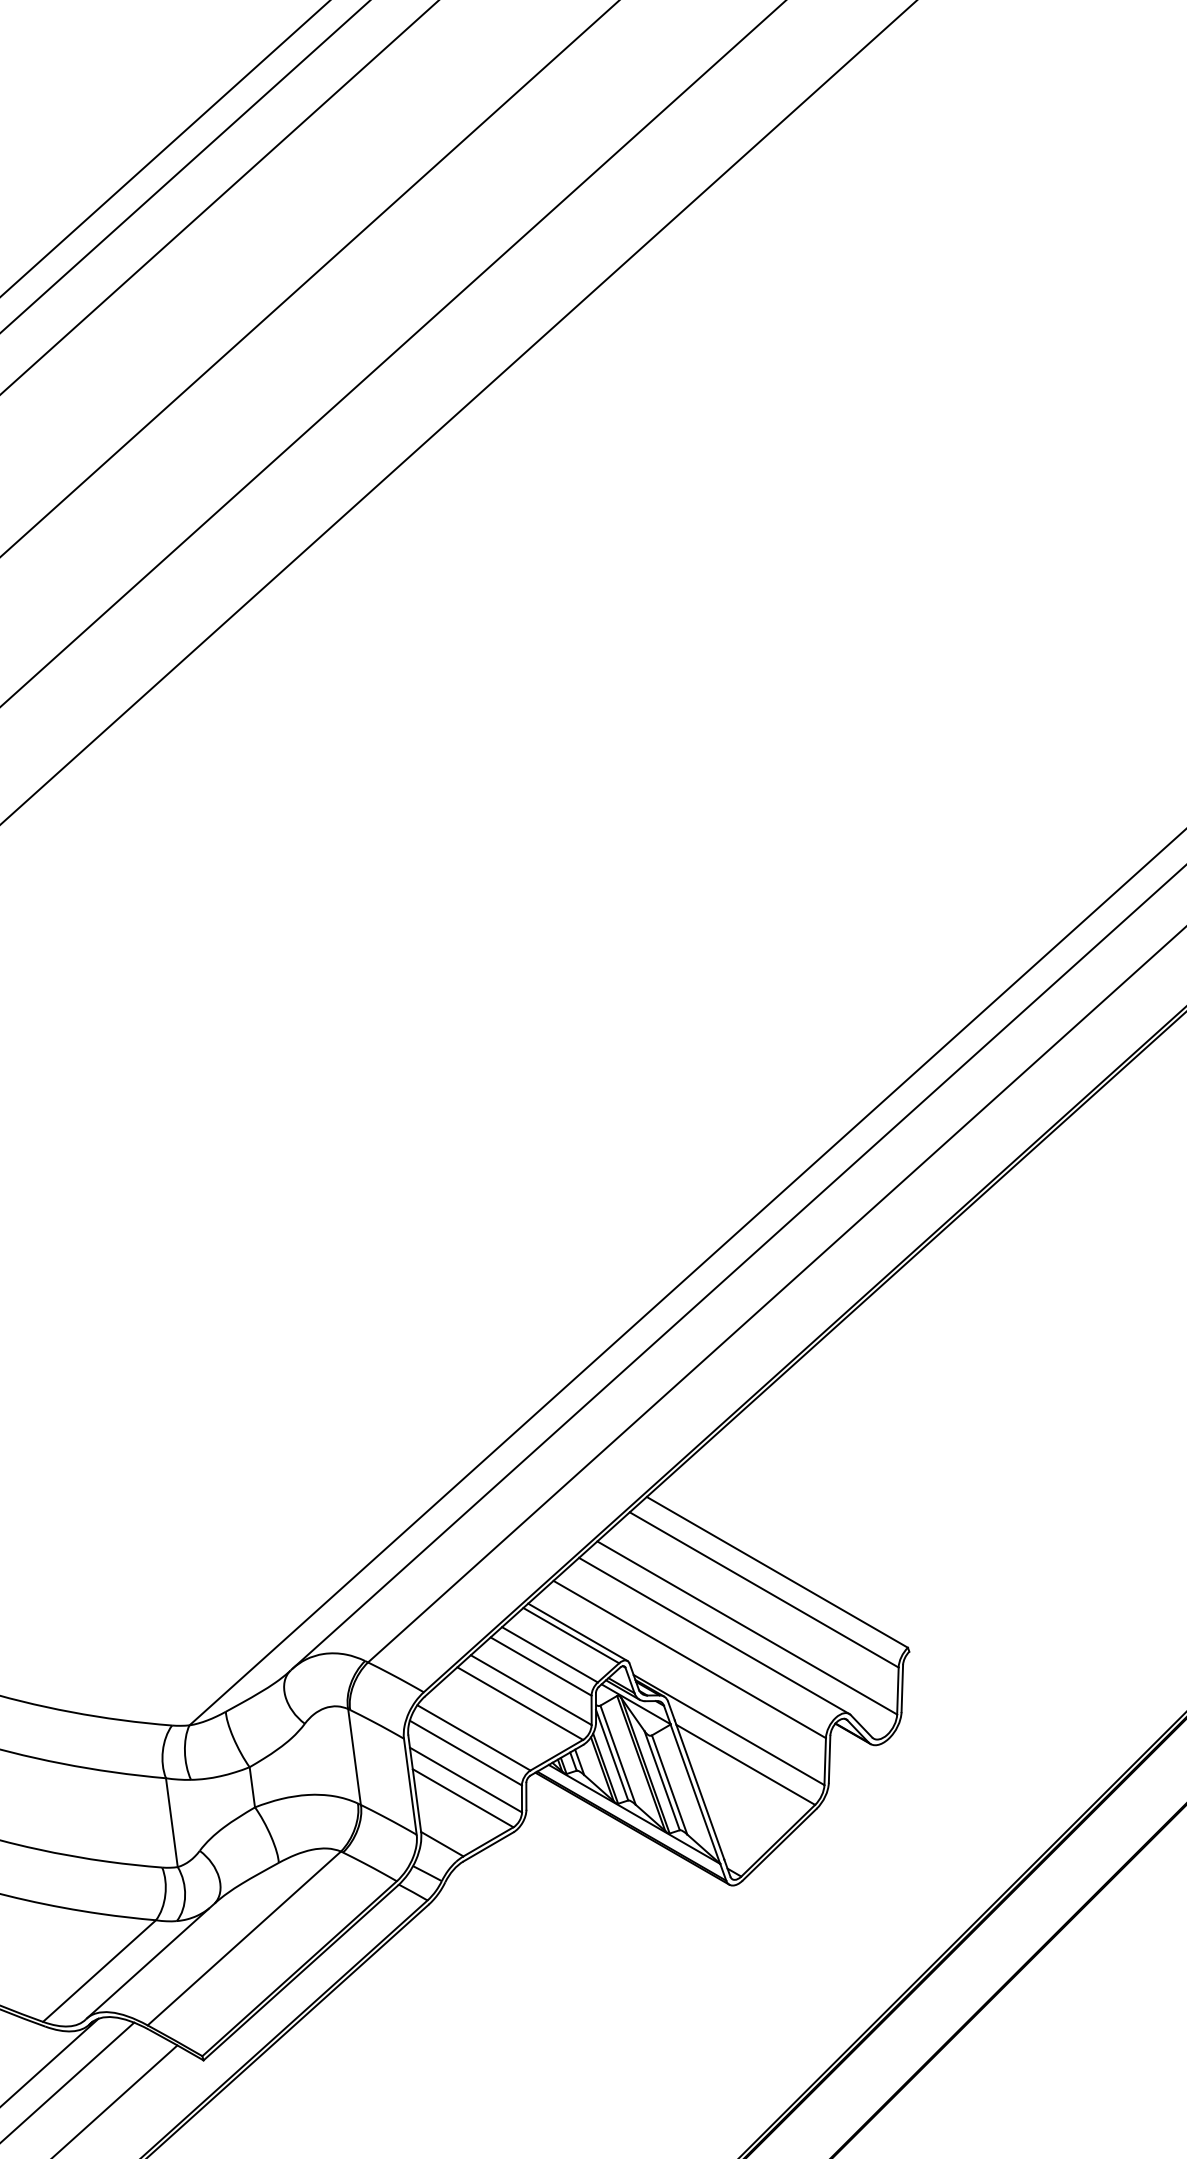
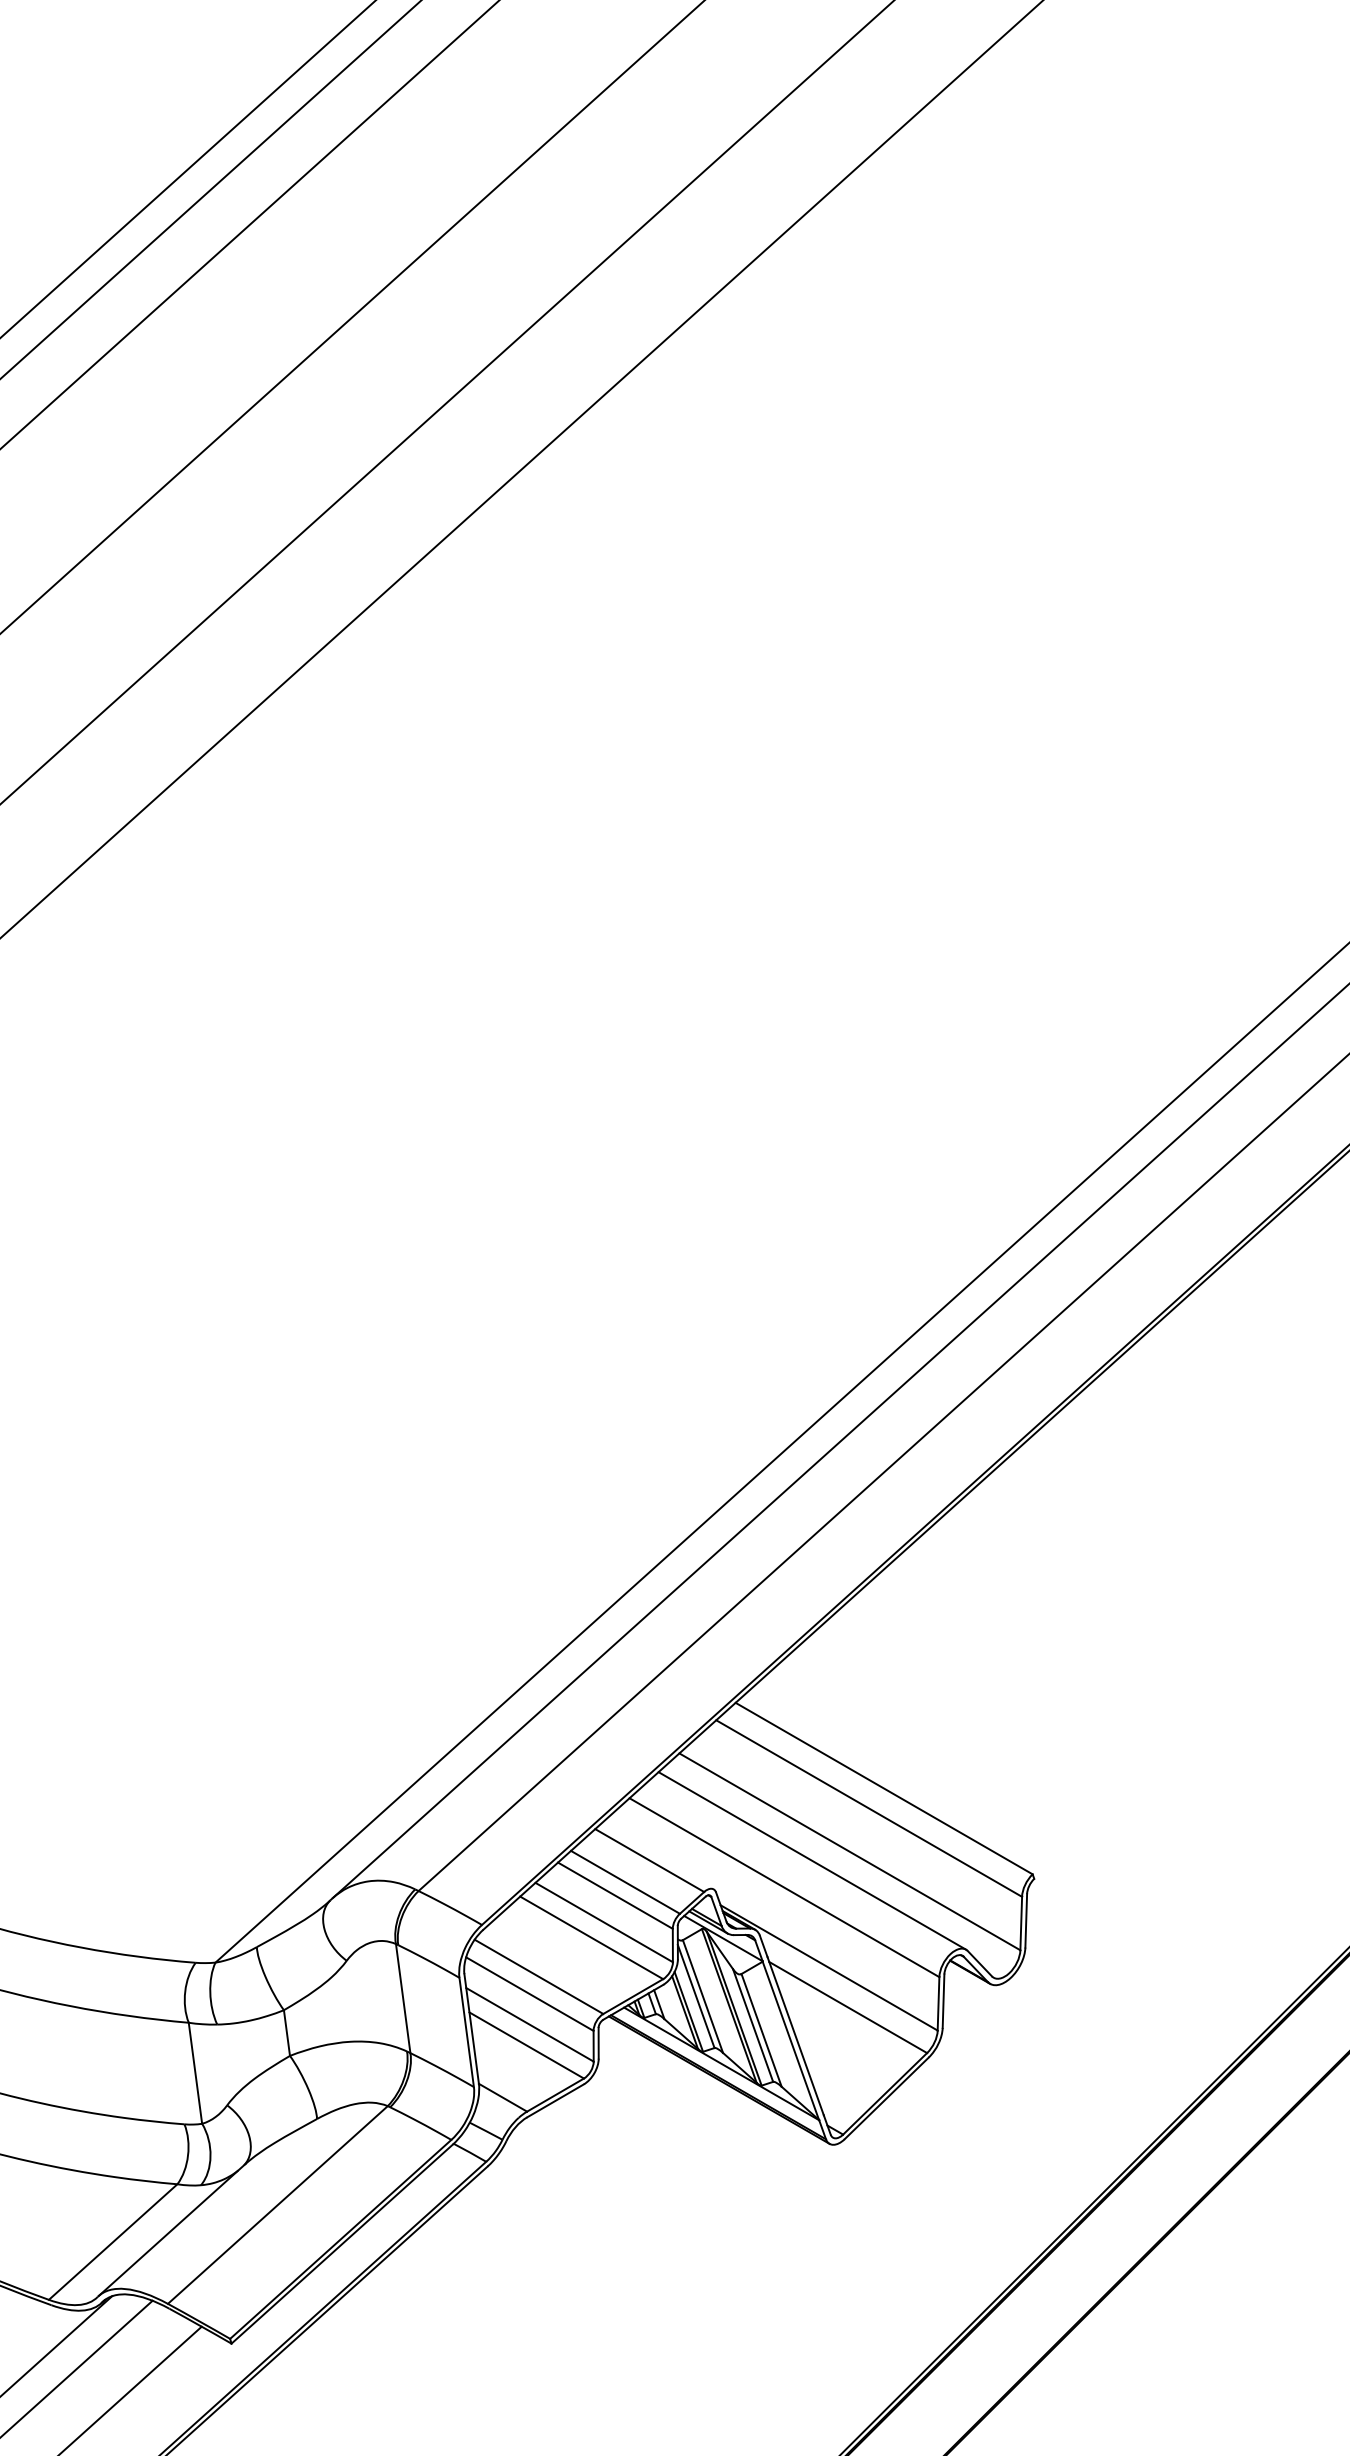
line: (577, 1632) -> (656, 1856), removed

